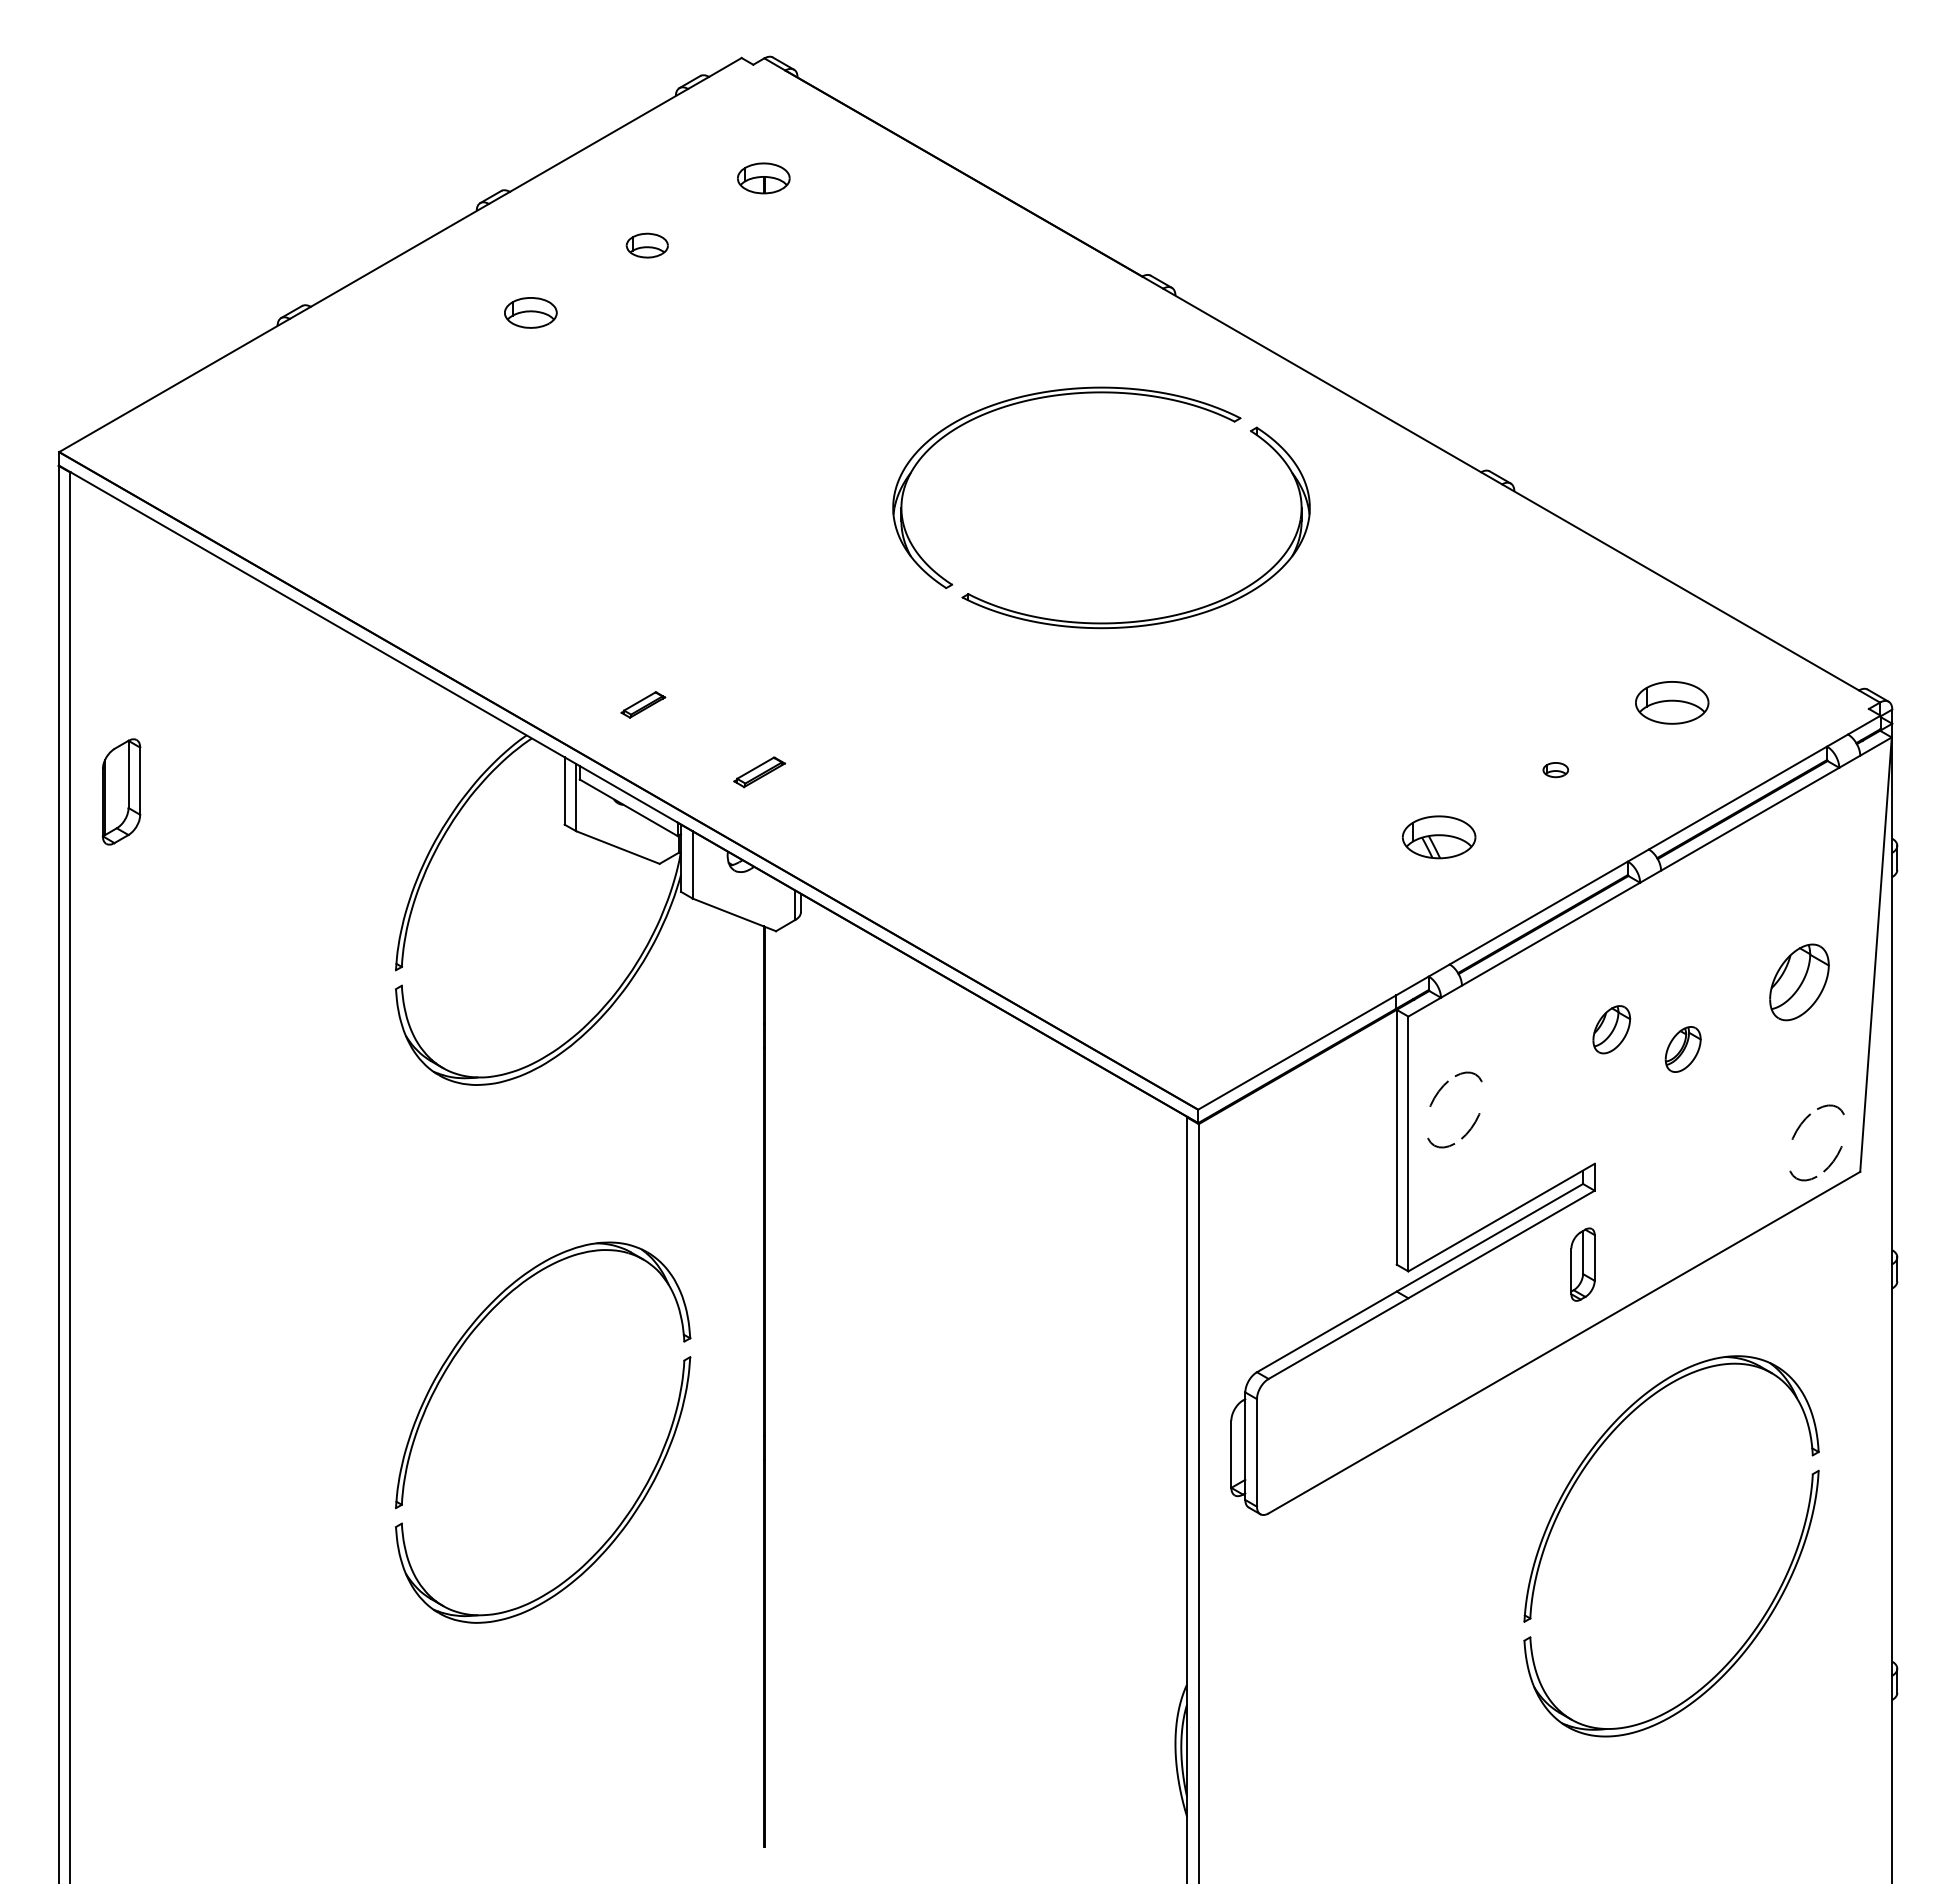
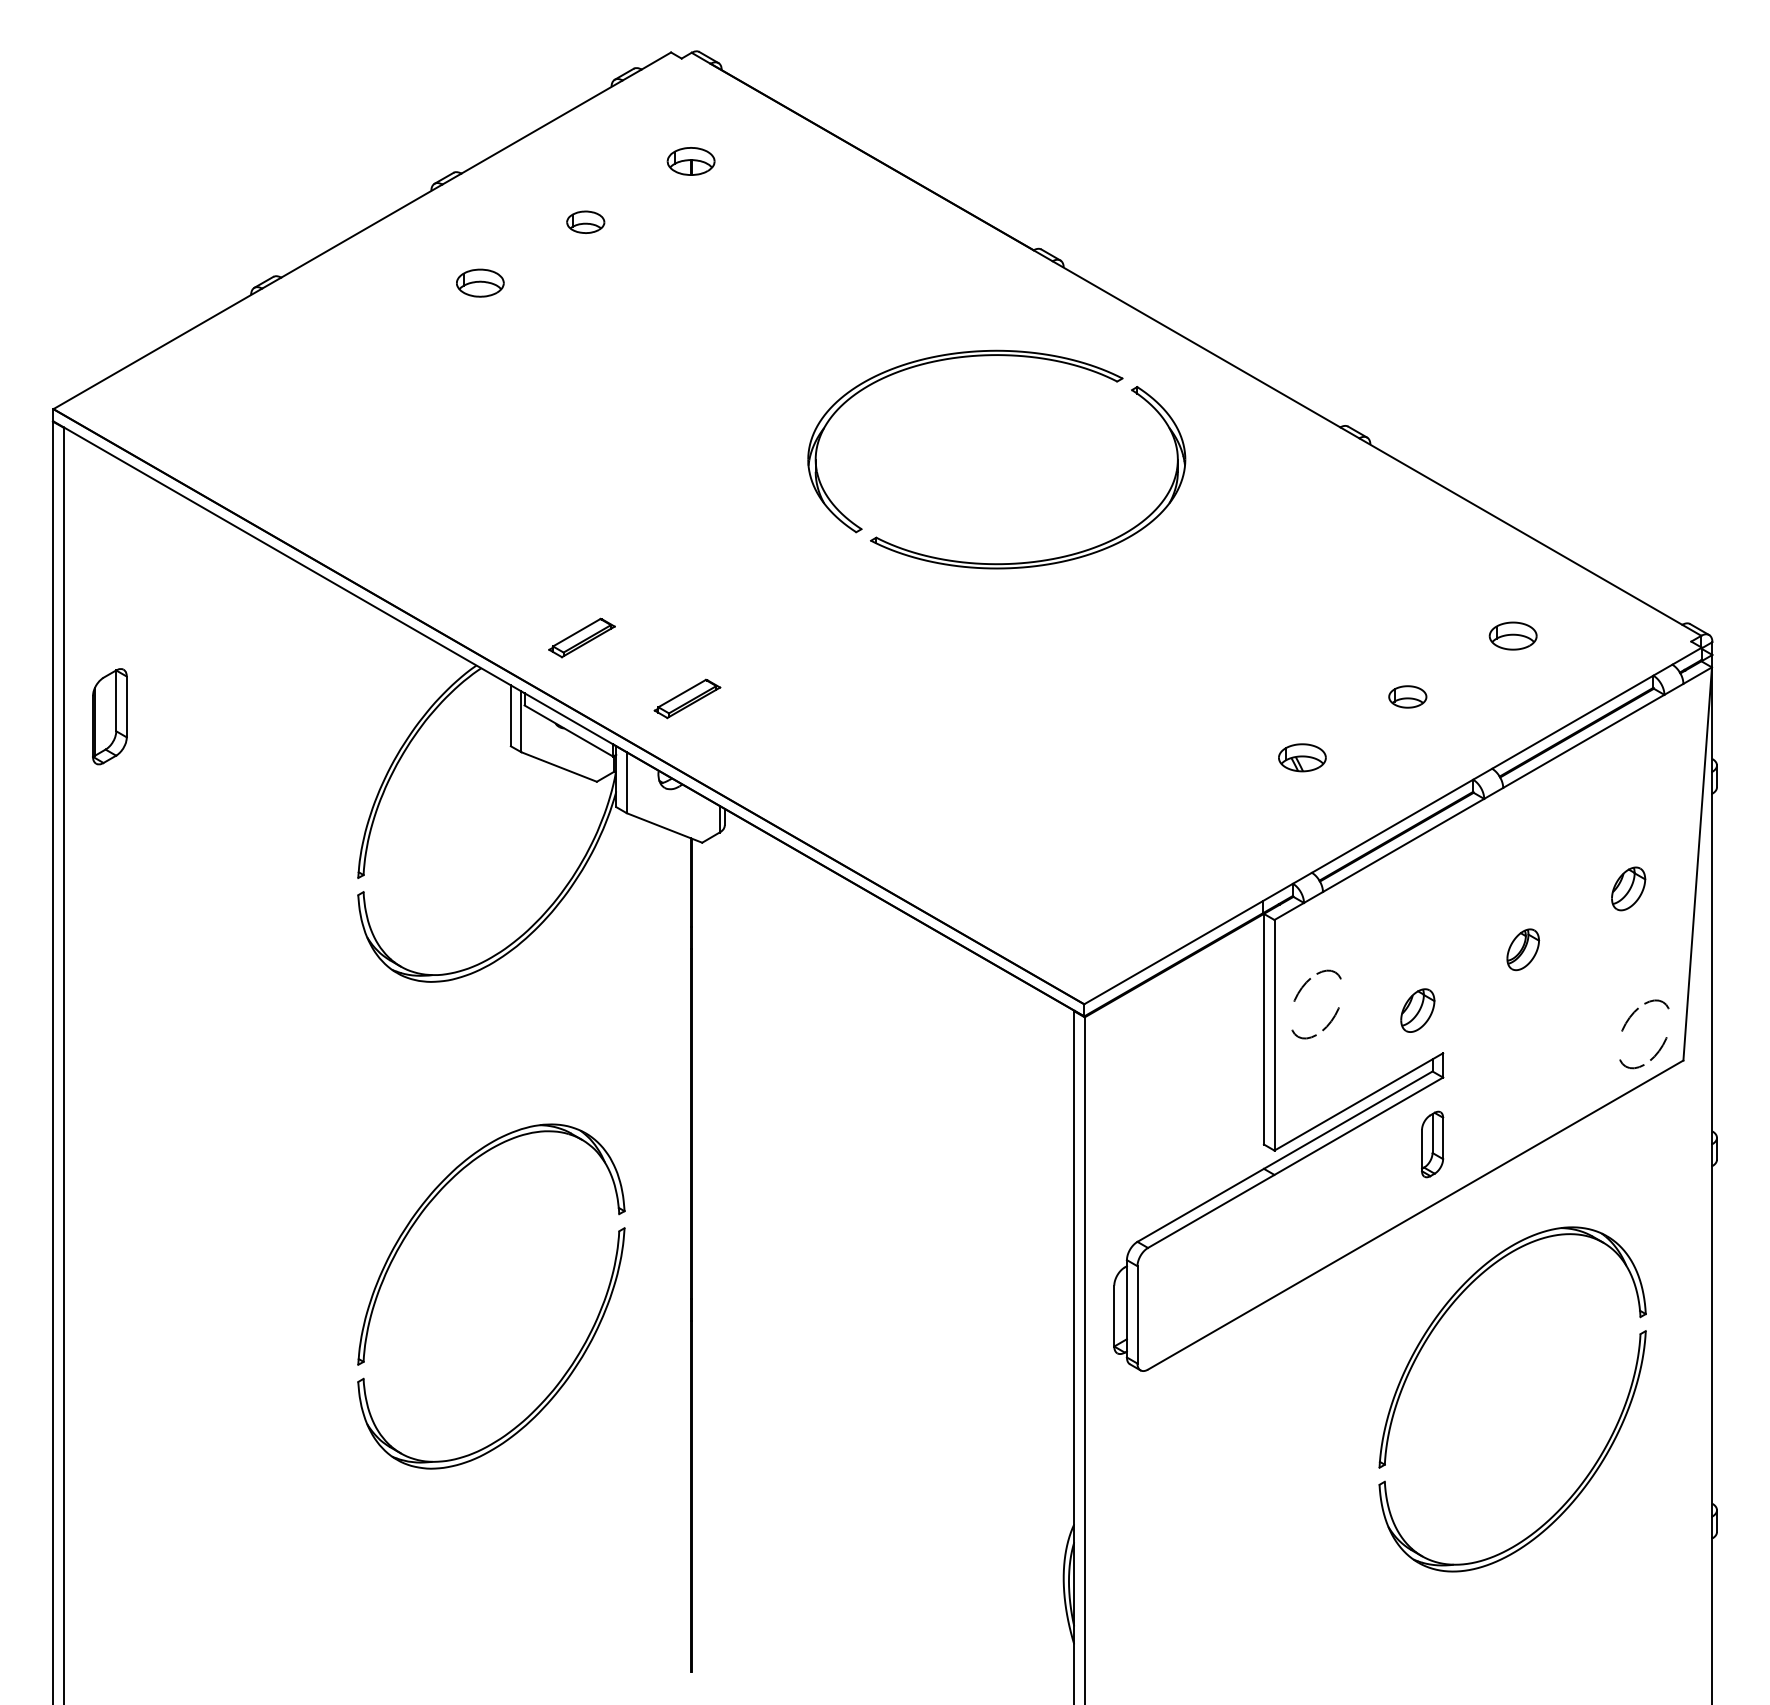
part: (1671, 702) -> (1512, 635), size x0.71
part: (643, 704) -> (582, 637), size x1.67
part: (1555, 769) -> (1407, 696), size x1.67
part: (759, 772) -> (687, 699), size x1.43
part: (1439, 837) -> (1302, 757), size x0.71
part: (1799, 981) -> (1628, 888), size x0.62
part: (1611, 1029) -> (1417, 1010), moved

